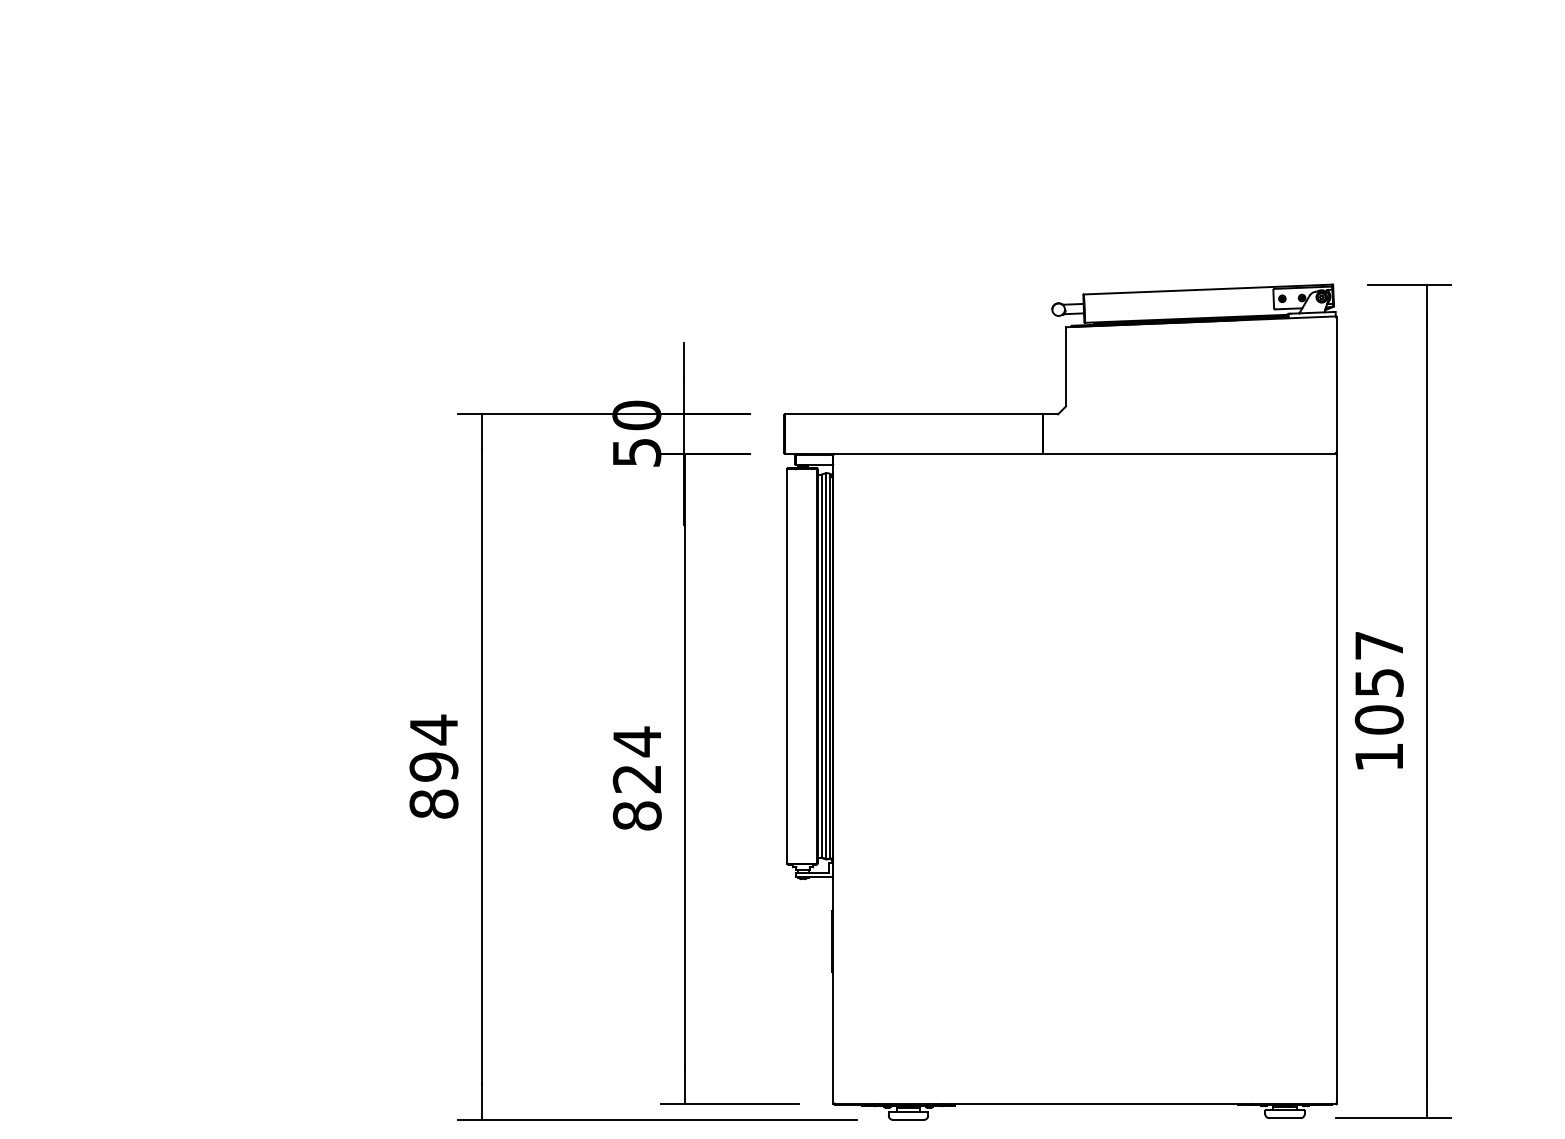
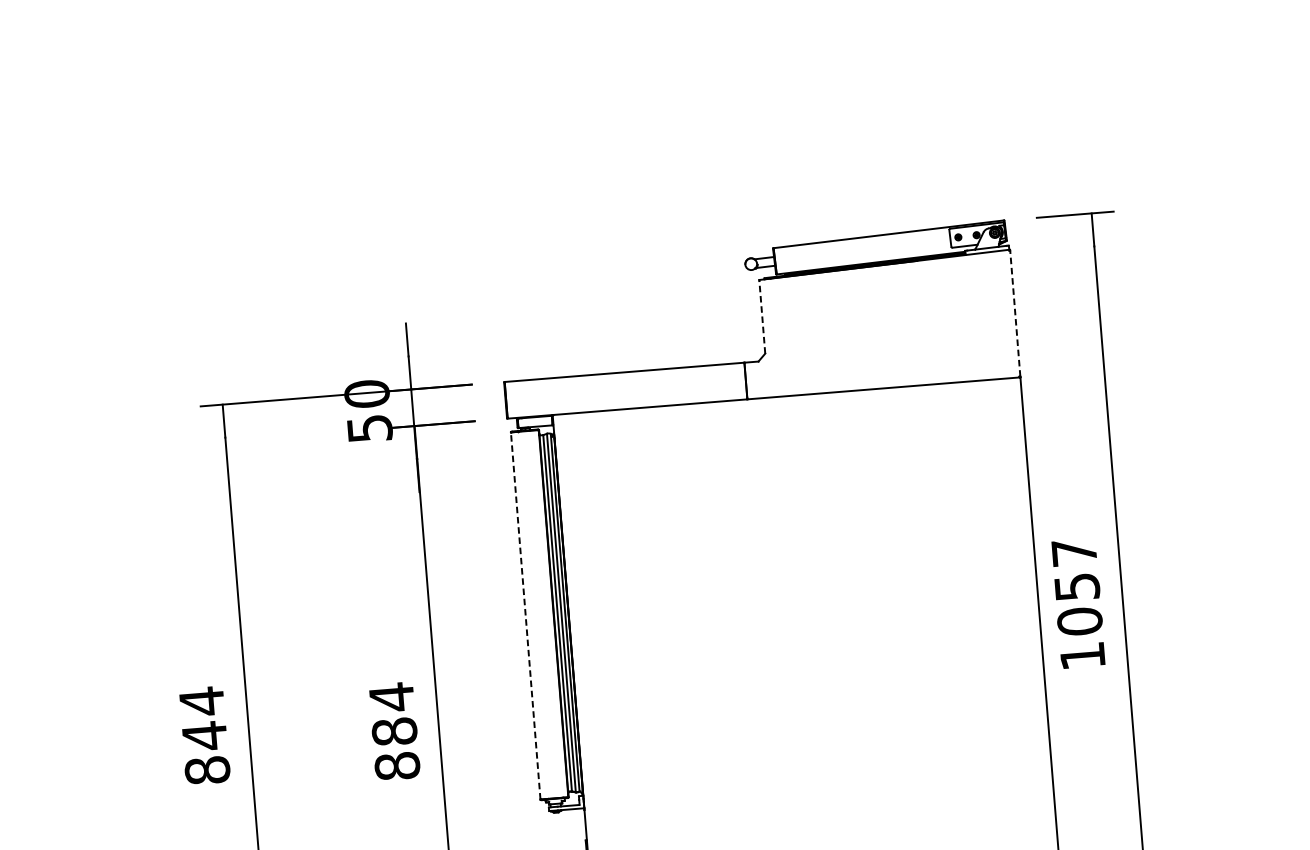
line: (1065, 366) -> (761, 316), solid -> dashed
line: (1336, 385) -> (1015, 313), solid -> dashed
line: (787, 665) -> (525, 615), solid -> dashed
text: (433, 766) -> (204, 735), 894 -> 844
text: (636, 778) -> (393, 731), 824 -> 884

